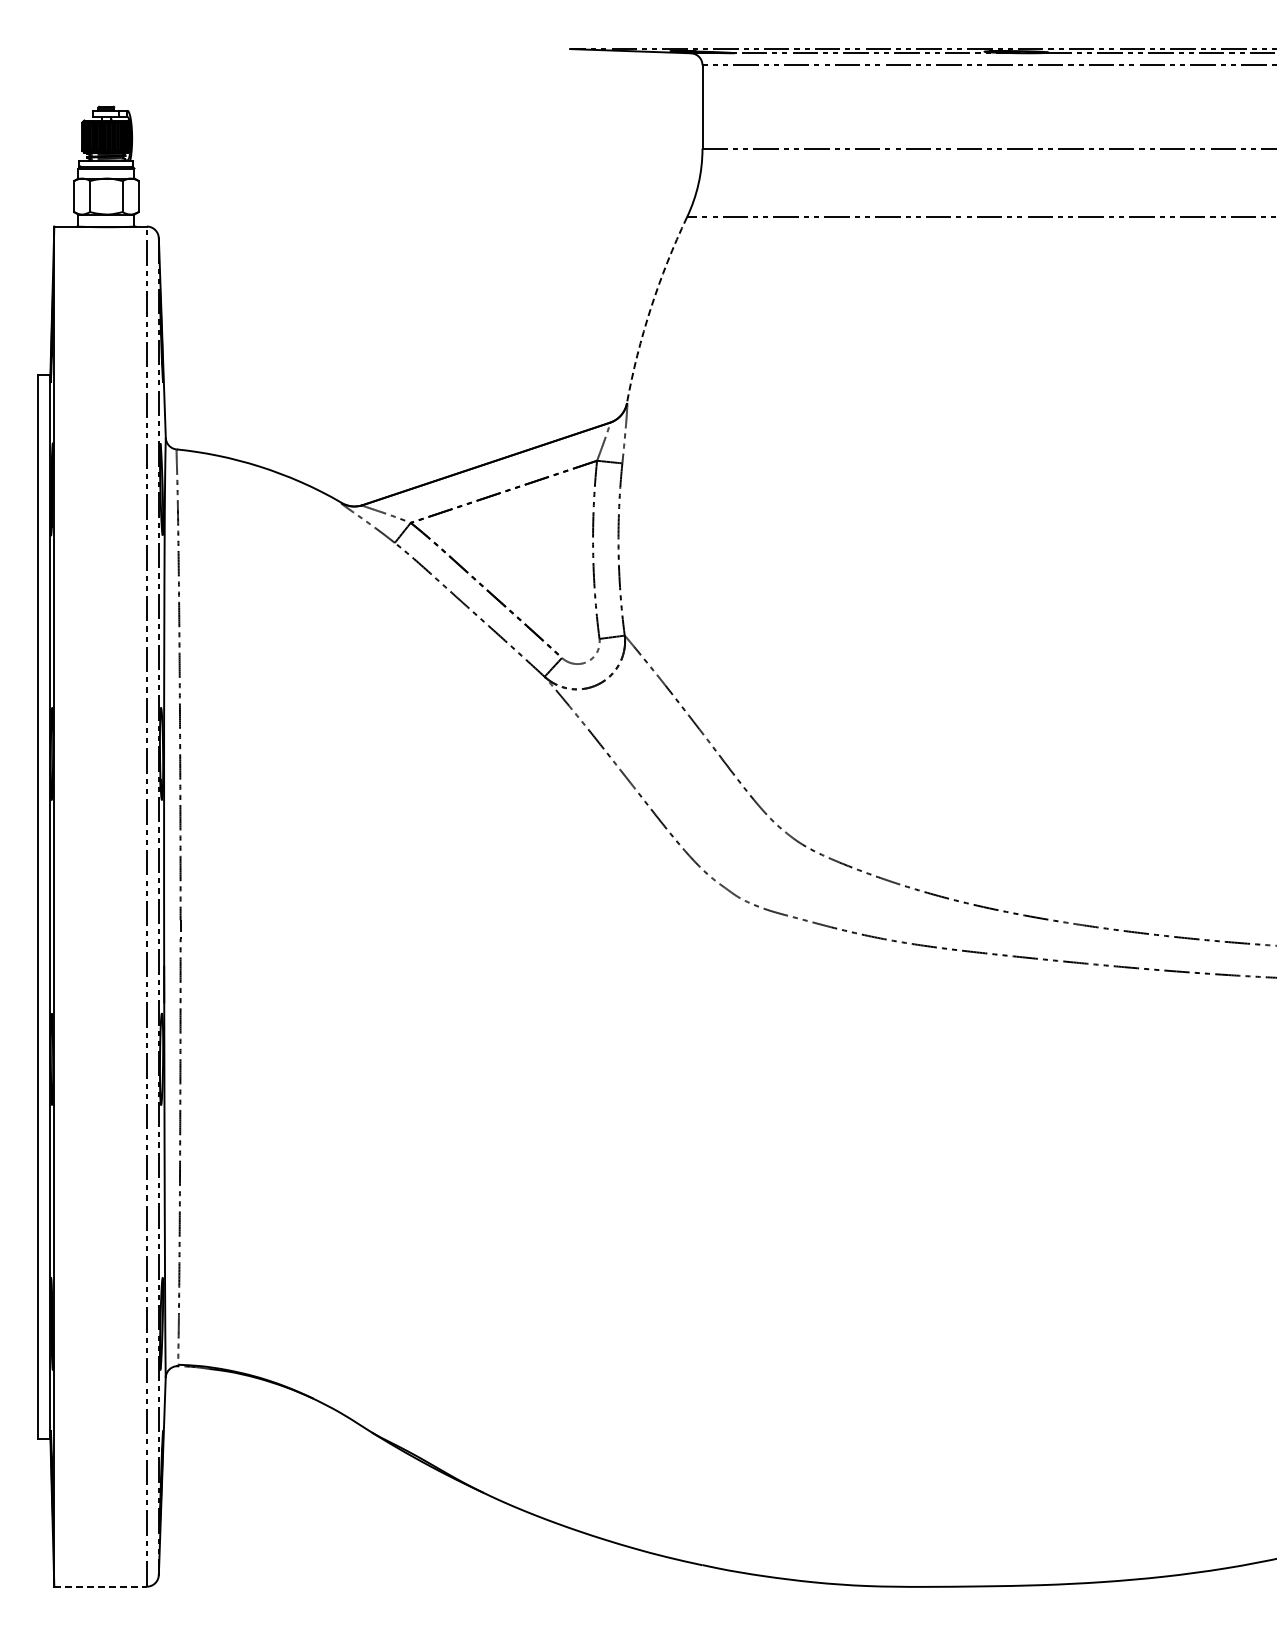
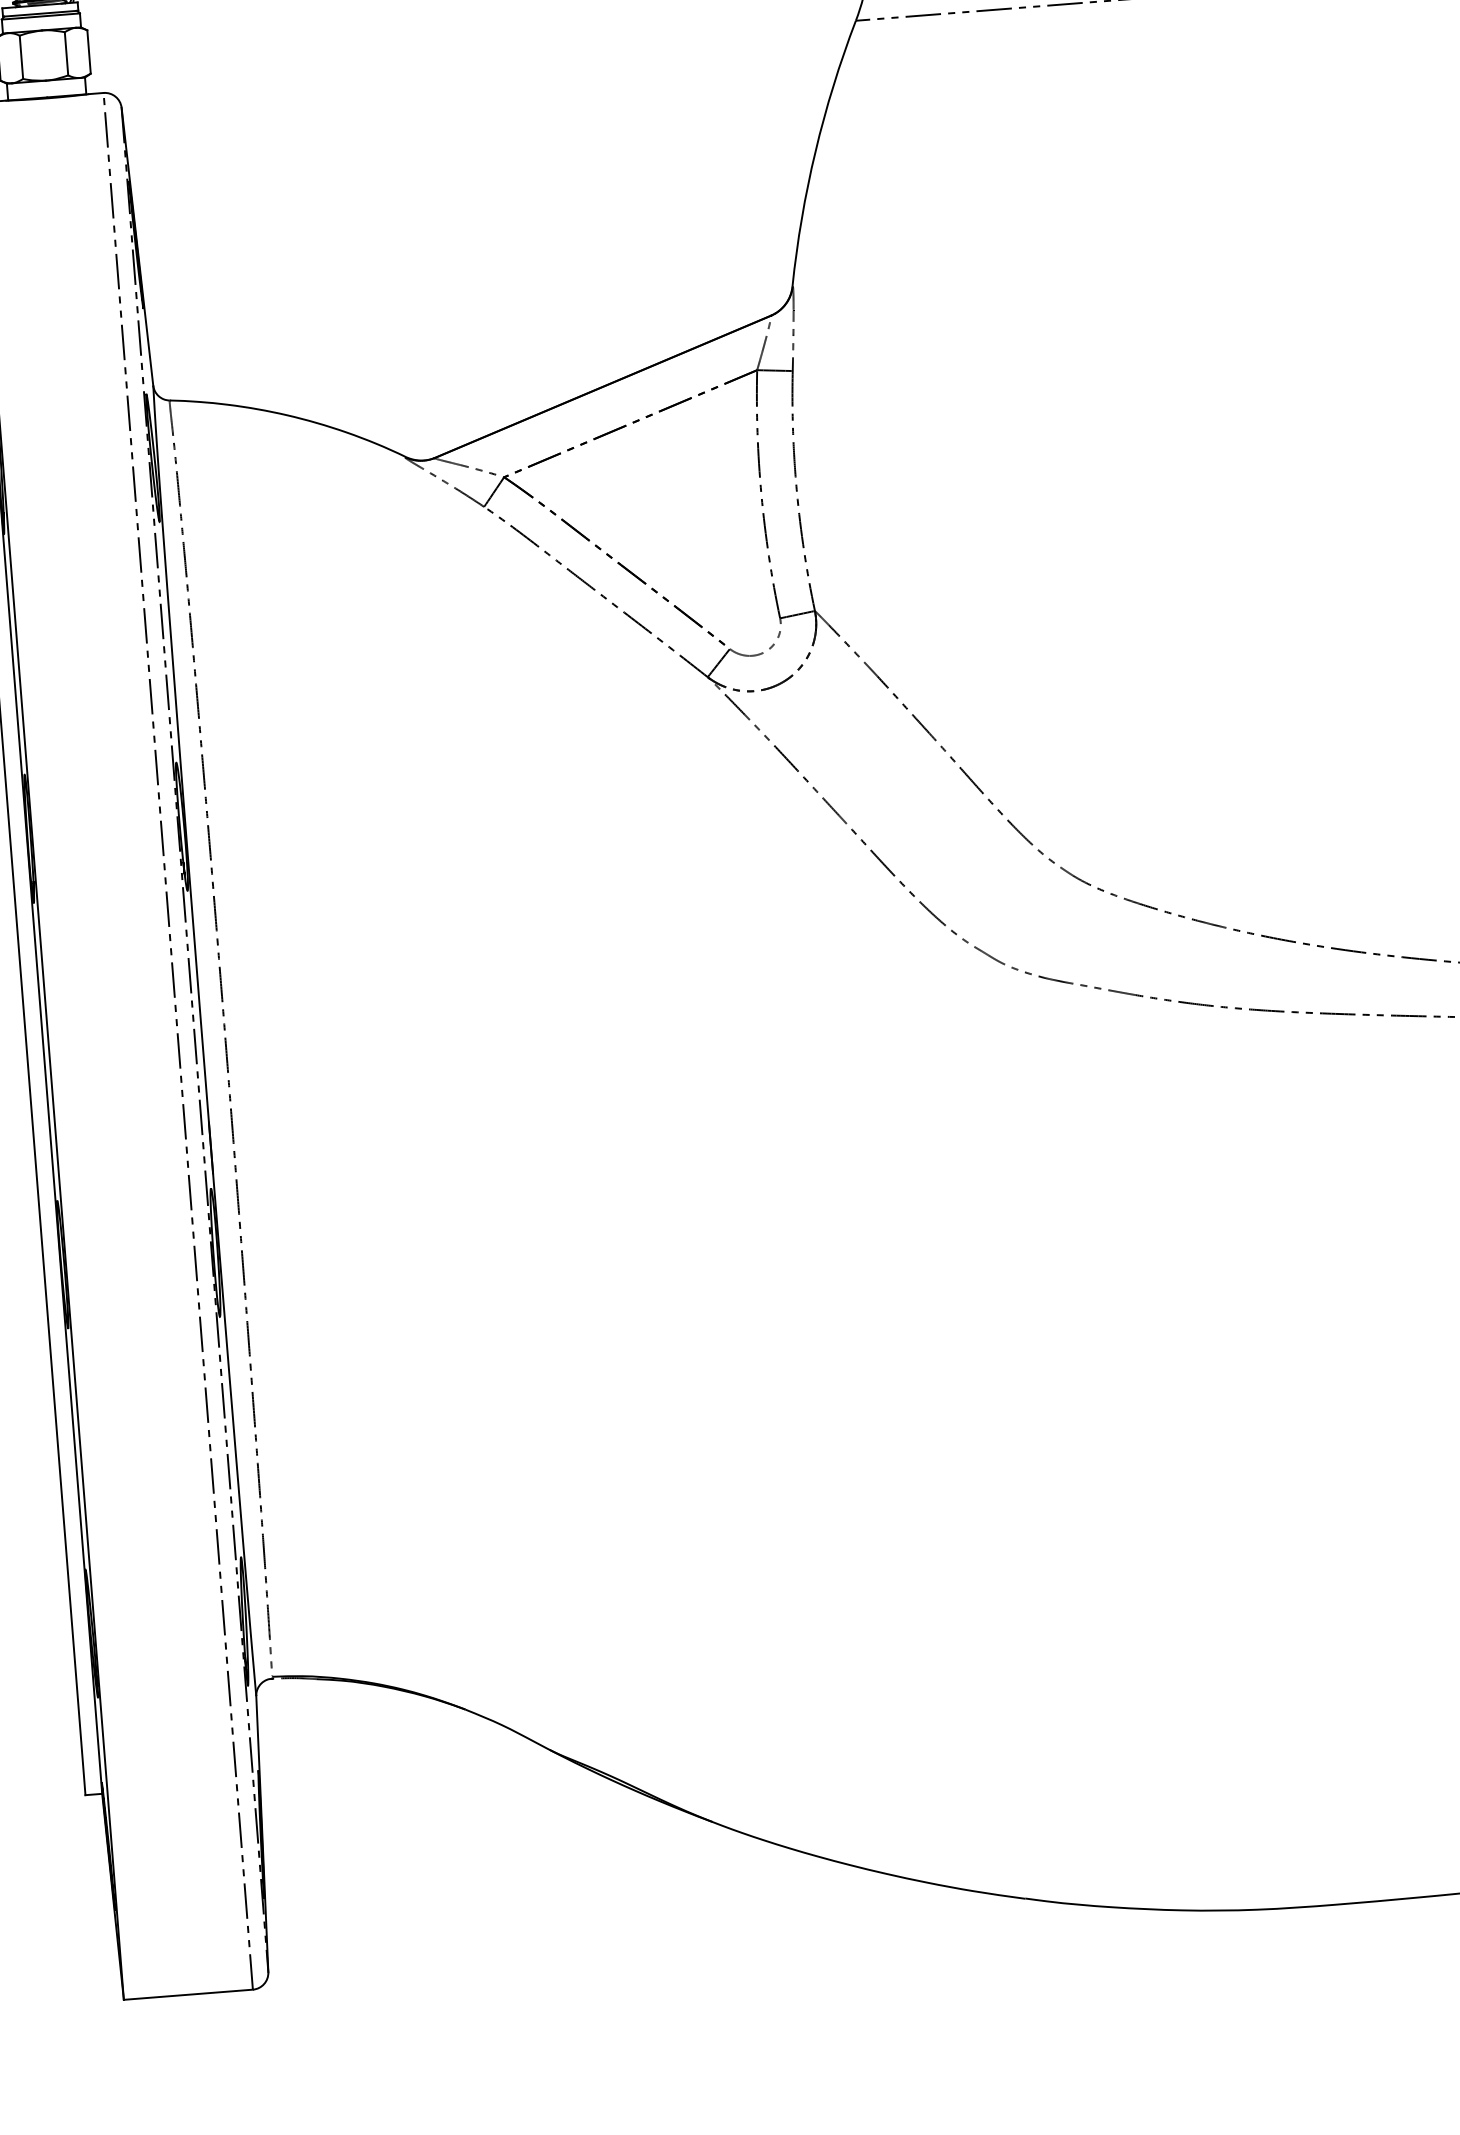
arc: (650, 308) -> (814, 151), dashed -> solid
line: (101, 1586) -> (189, 1994), dashed -> solid

